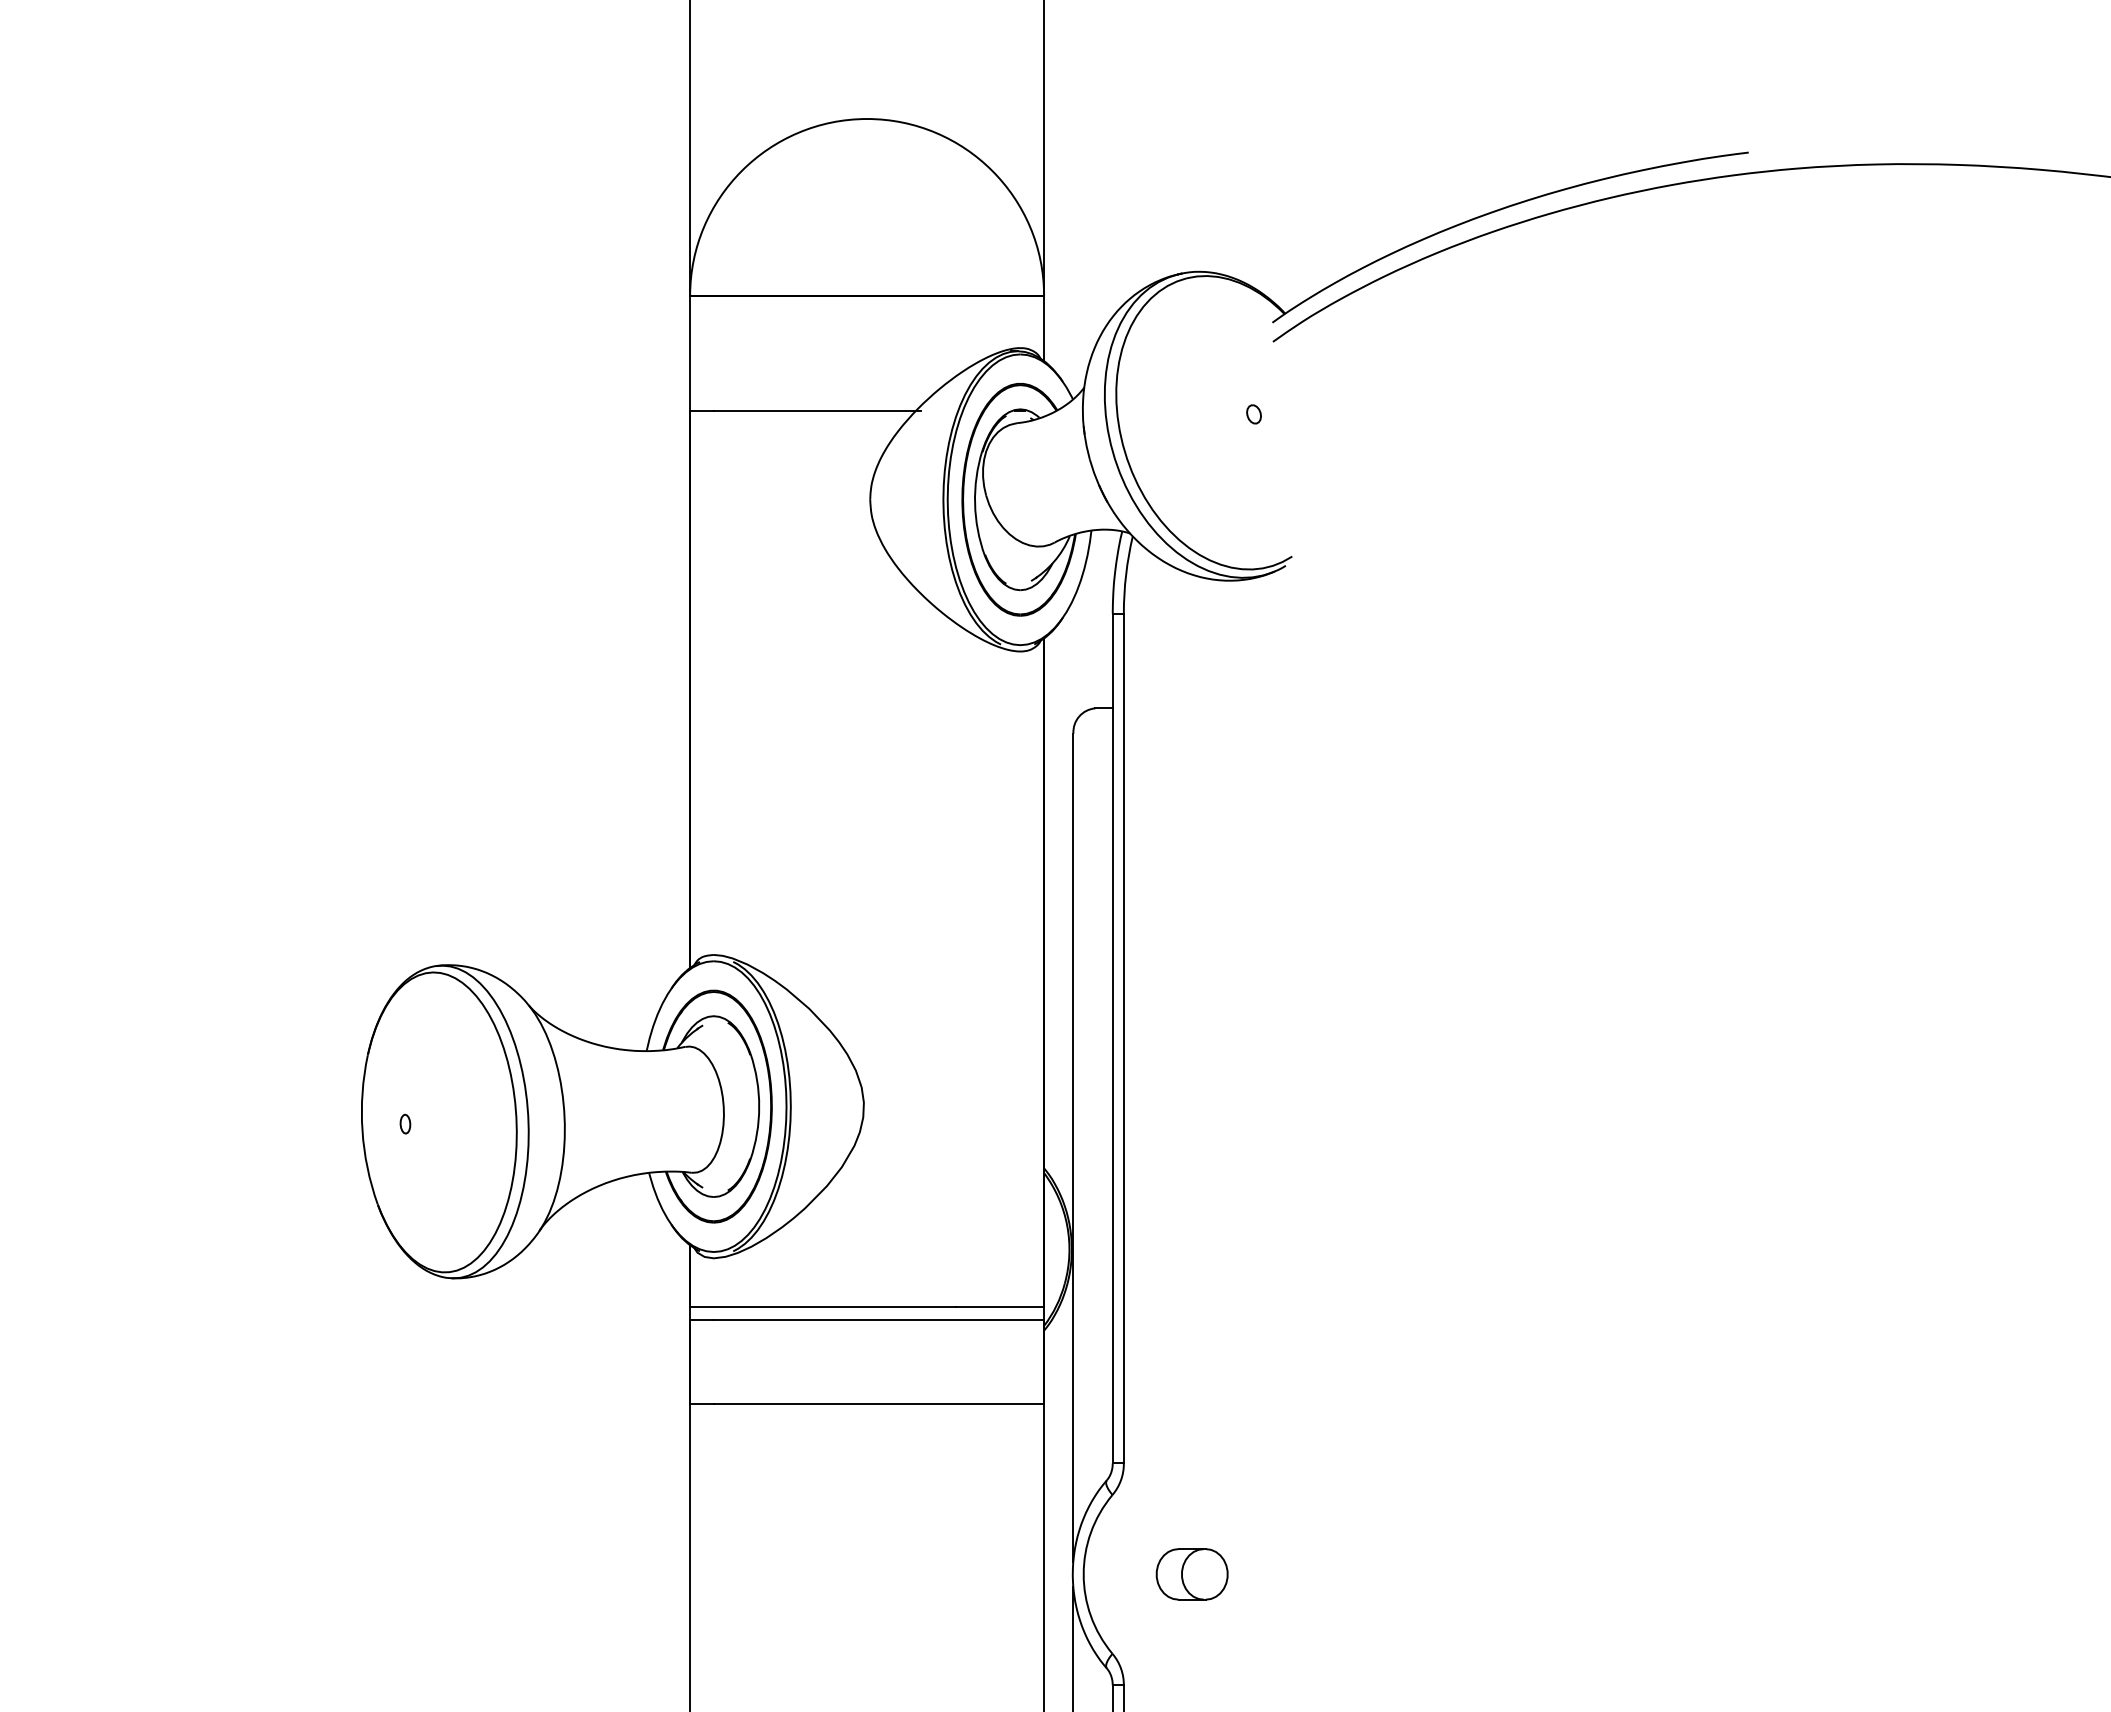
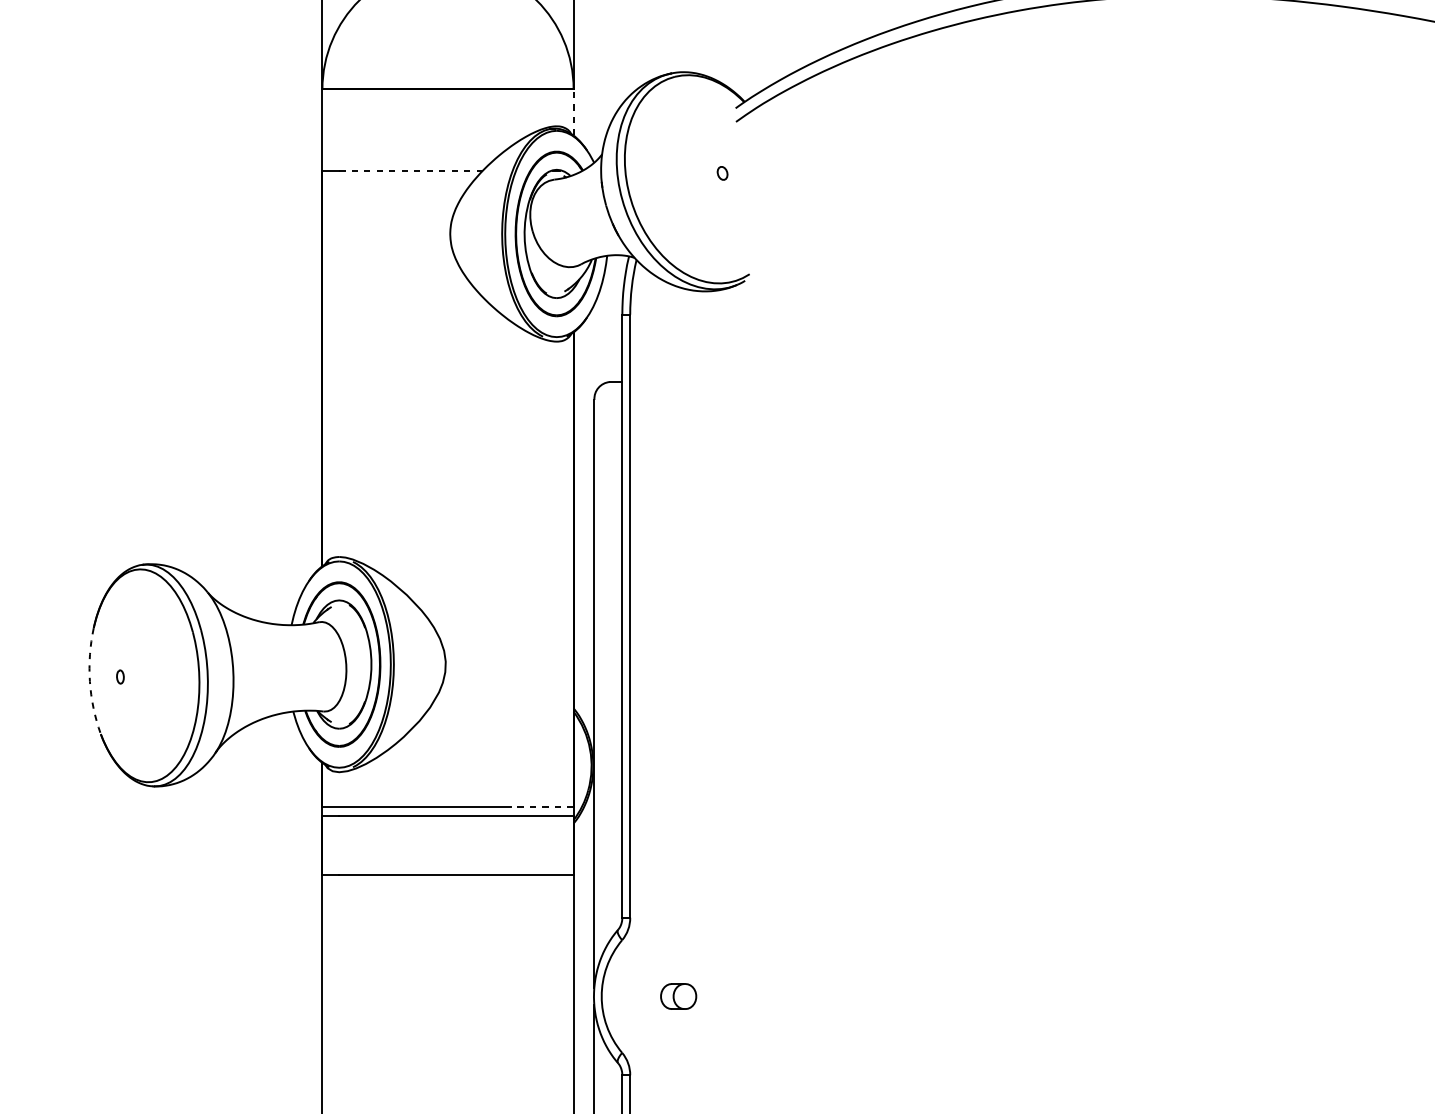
line: (1044, 328) -> (573, 112), solid -> dashed
line: (817, 411) -> (412, 171), solid -> dashed
arc: (362, 1130) -> (89, 681), solid -> dashed
line: (999, 1307) -> (541, 807), solid -> dashed
part: (1191, 1574) -> (678, 996), size x0.7

